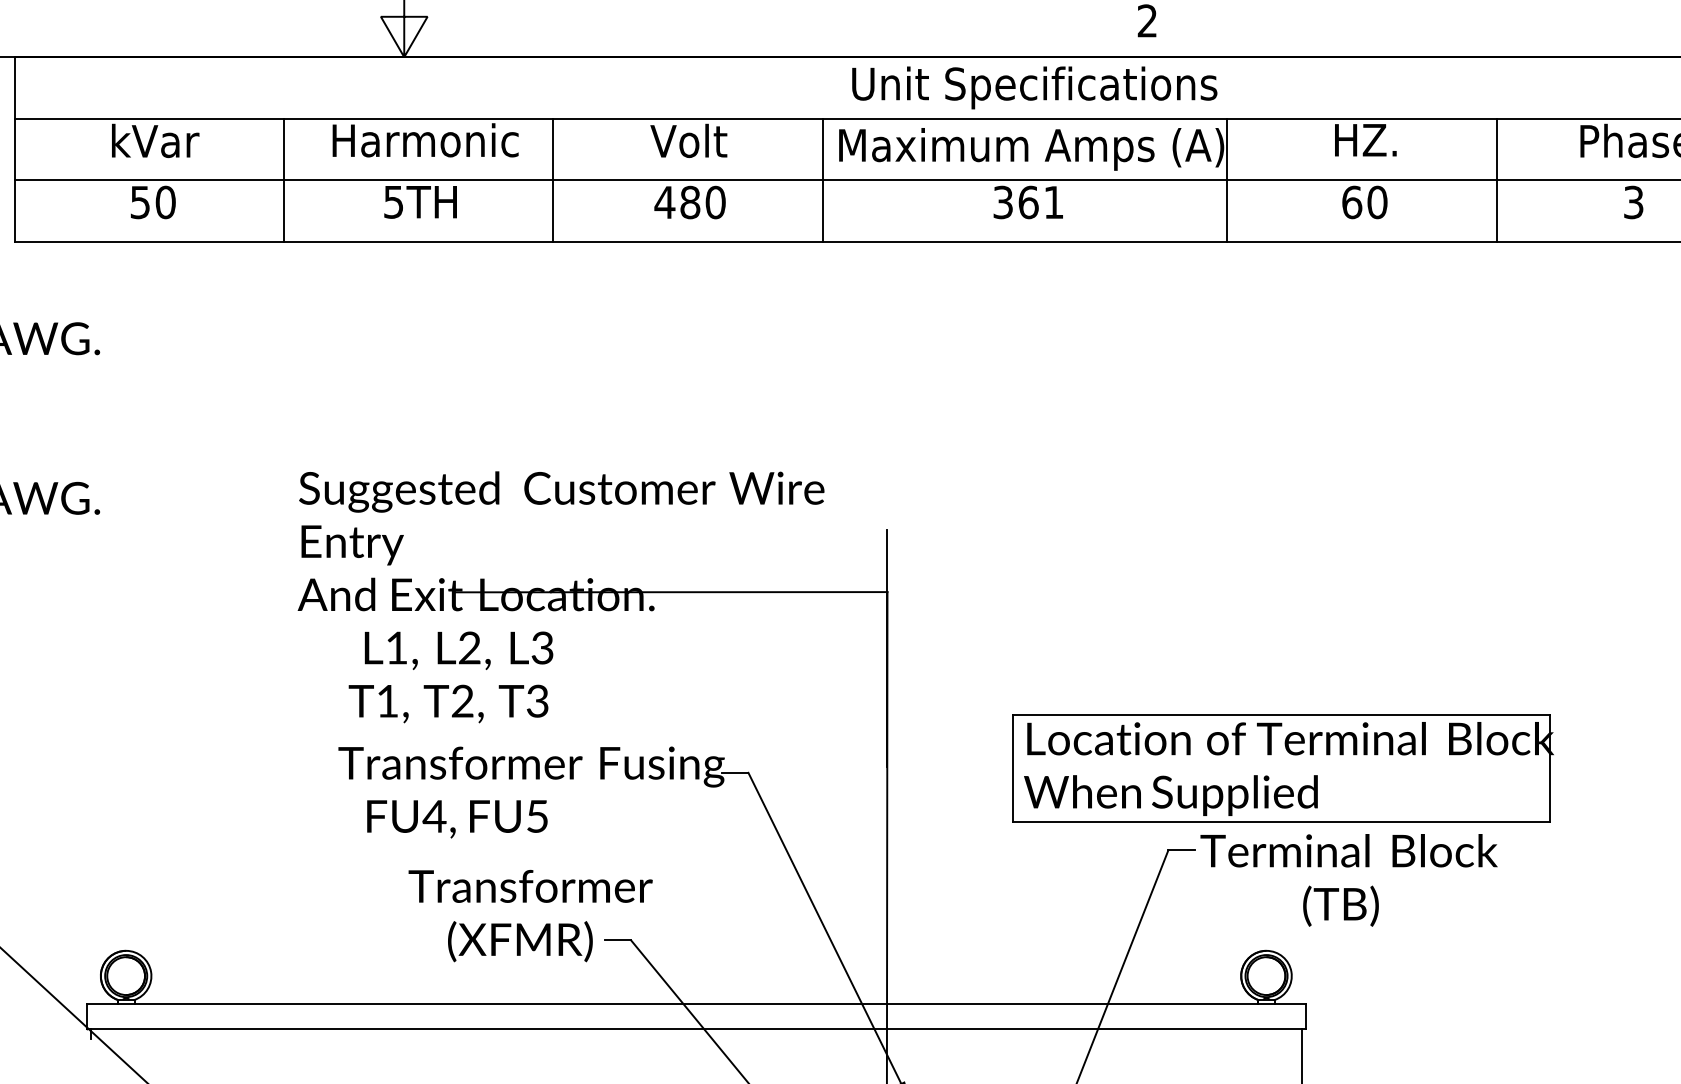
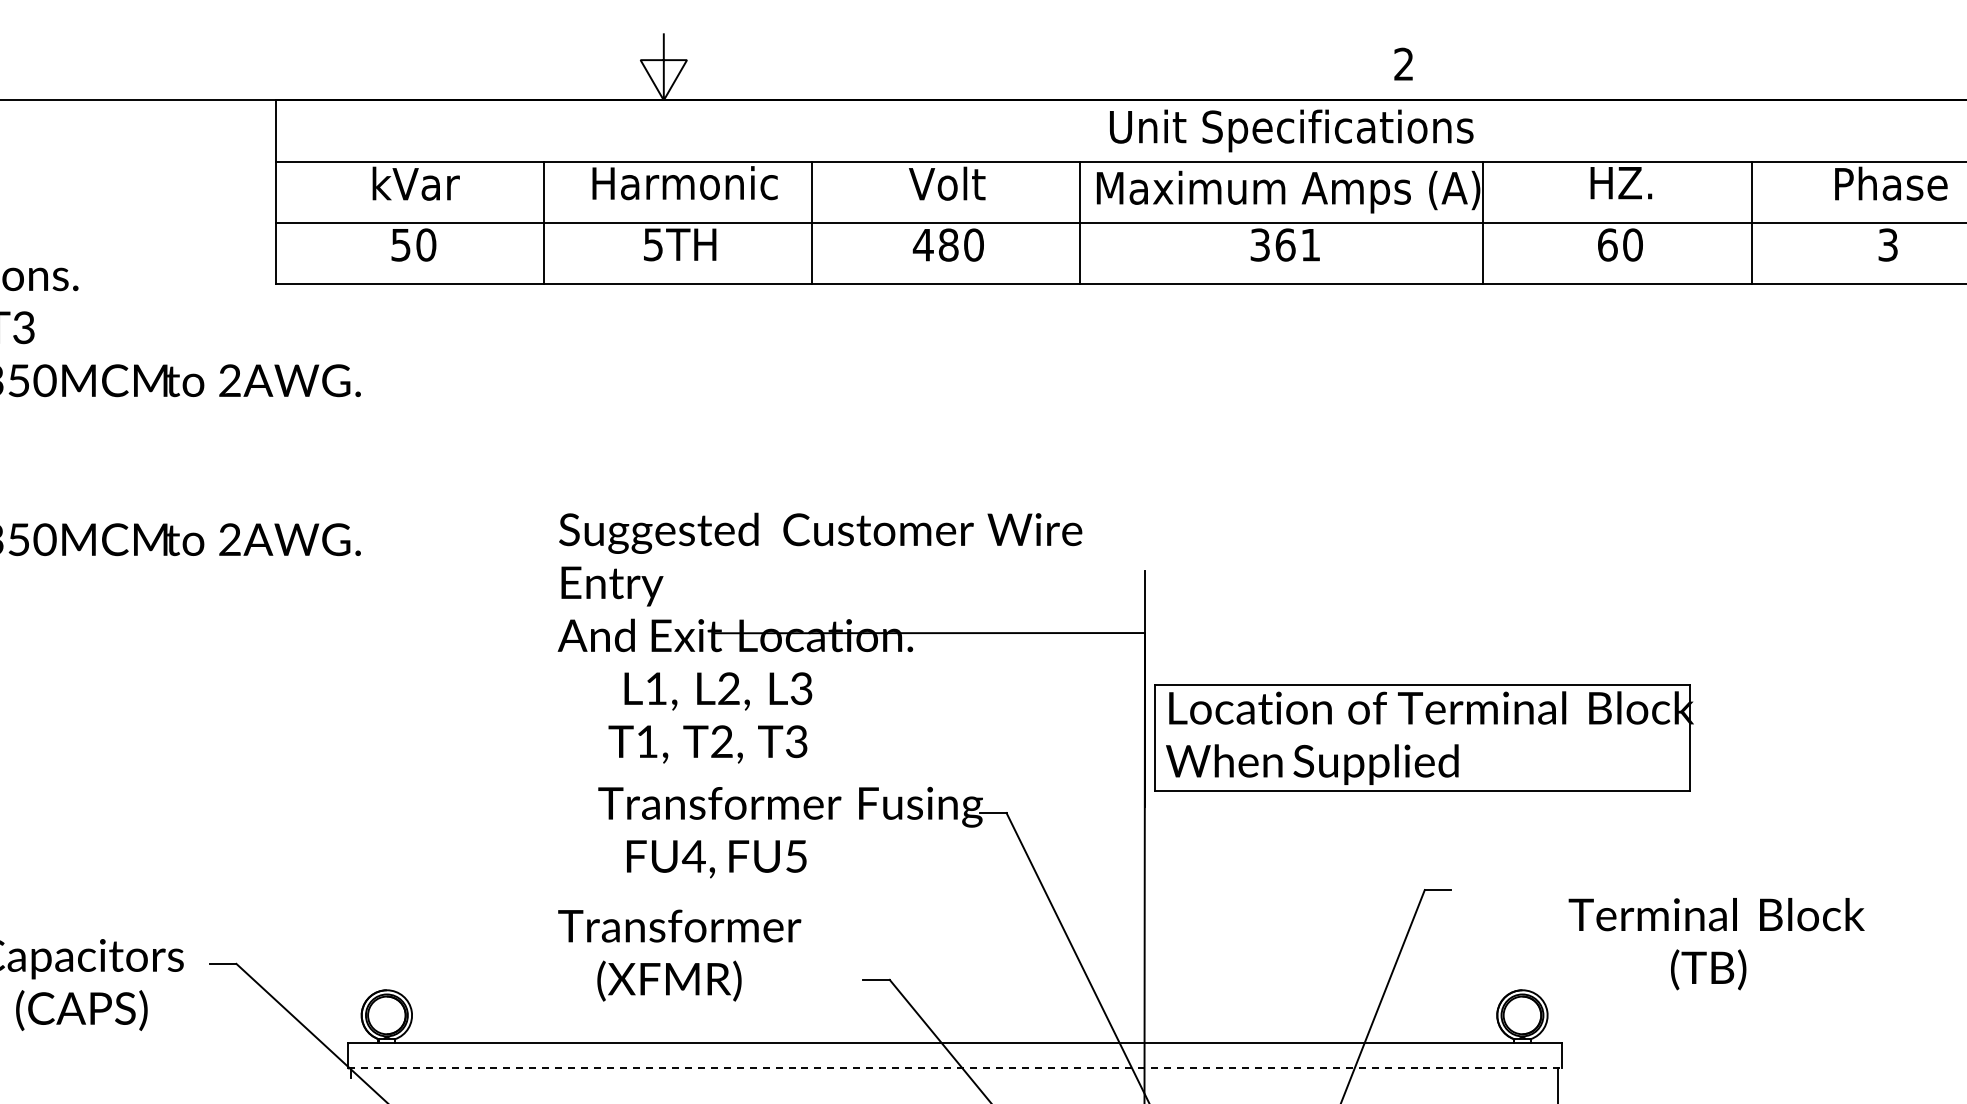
part: (1282, 768) -> (1423, 737), moved
text: (1348, 880) -> (1716, 944), moved
text: (530, 915) -> (679, 955), moved
line: (696, 1029) -> (954, 1068), solid -> dashed

